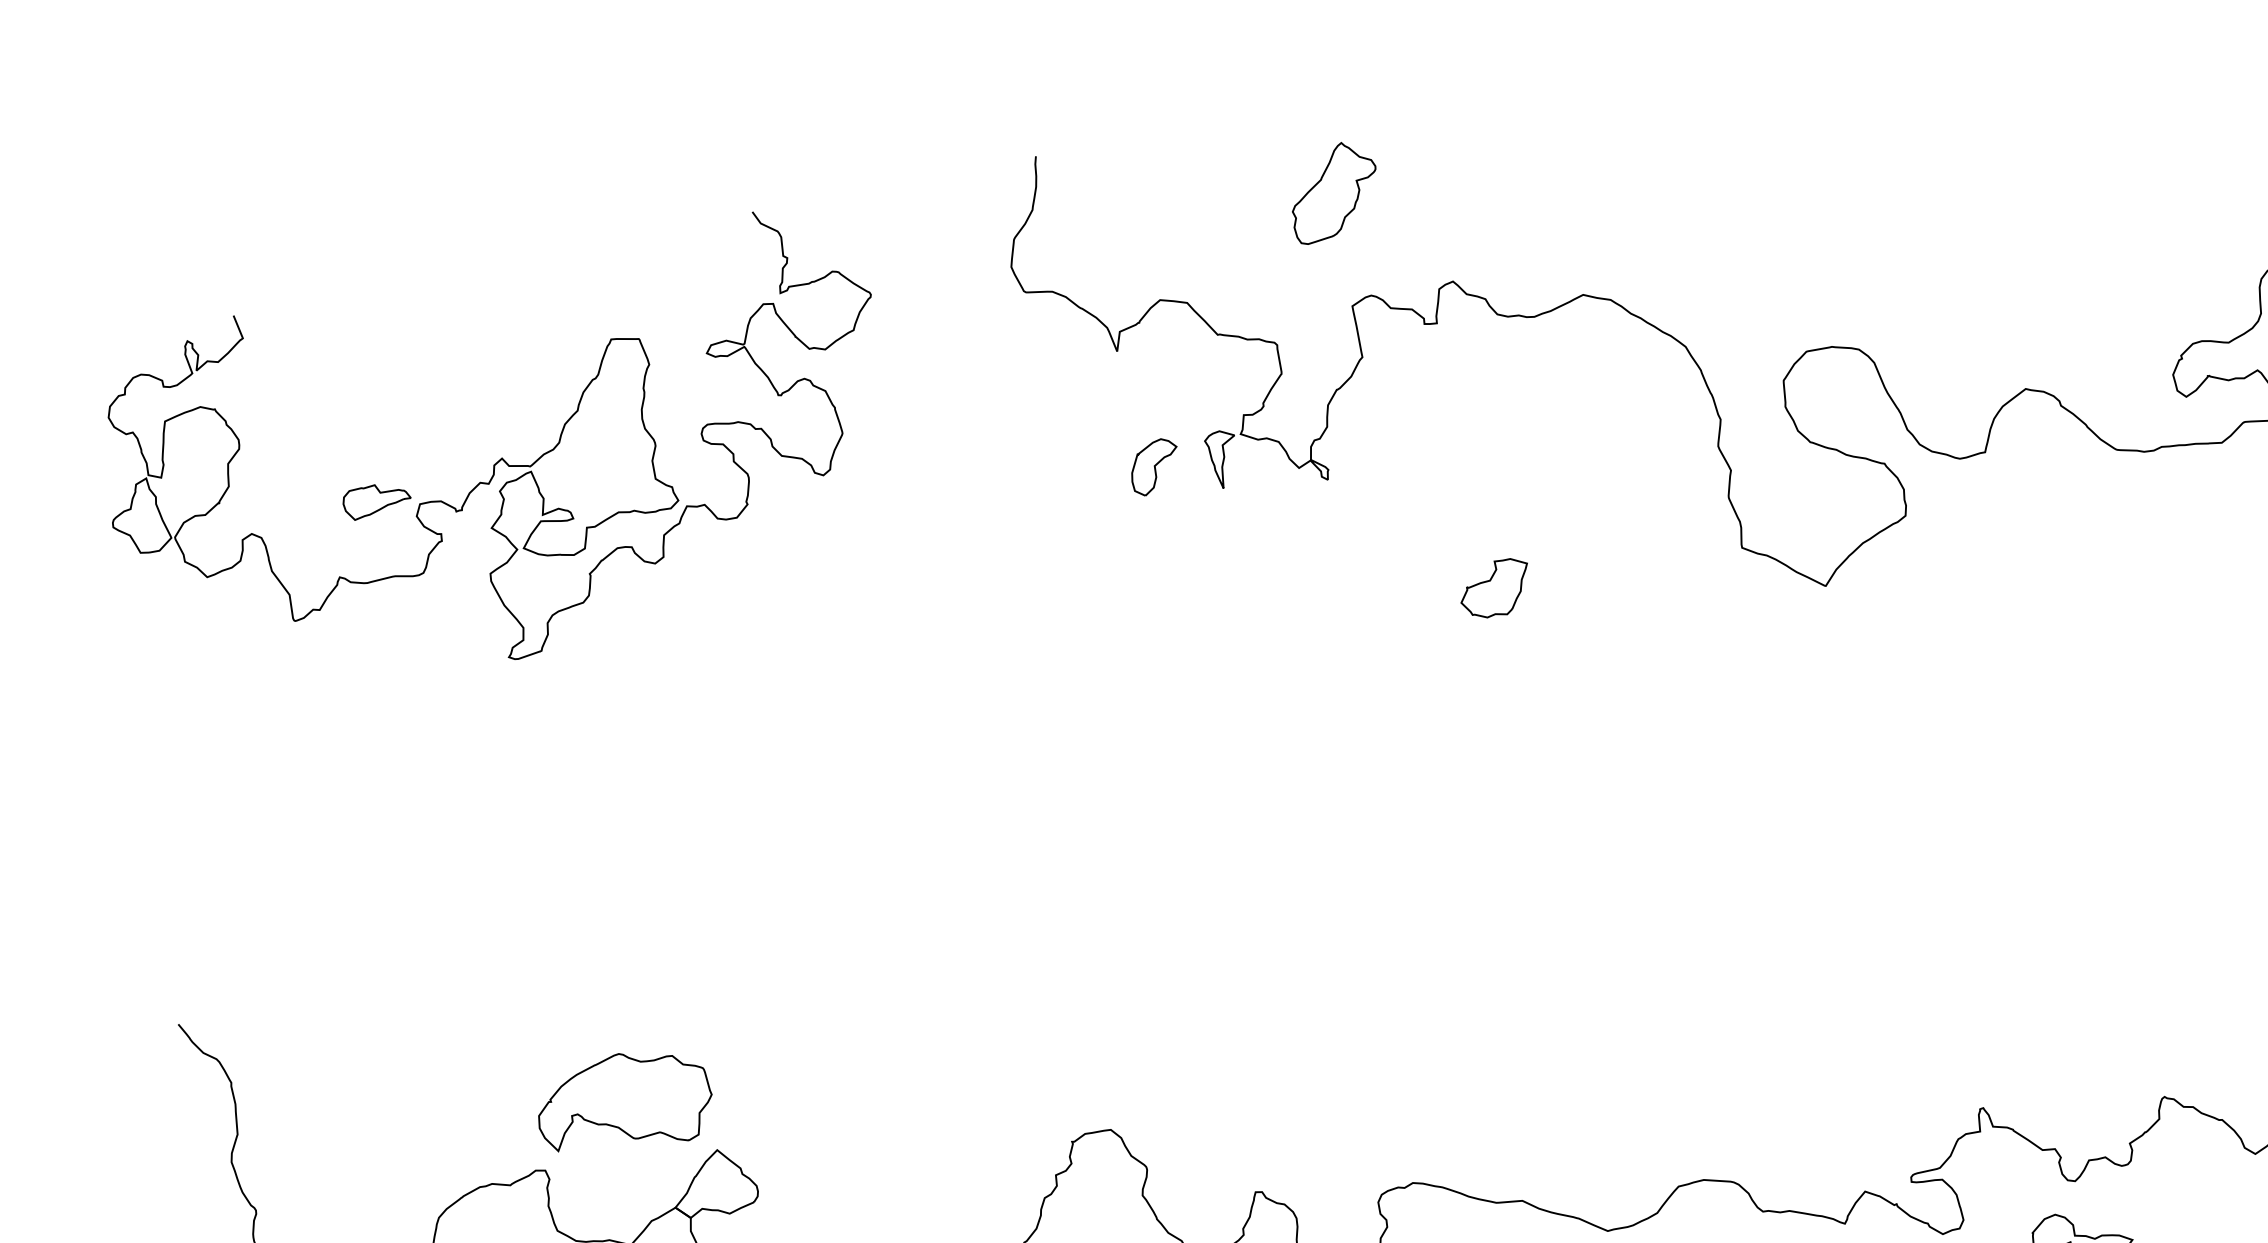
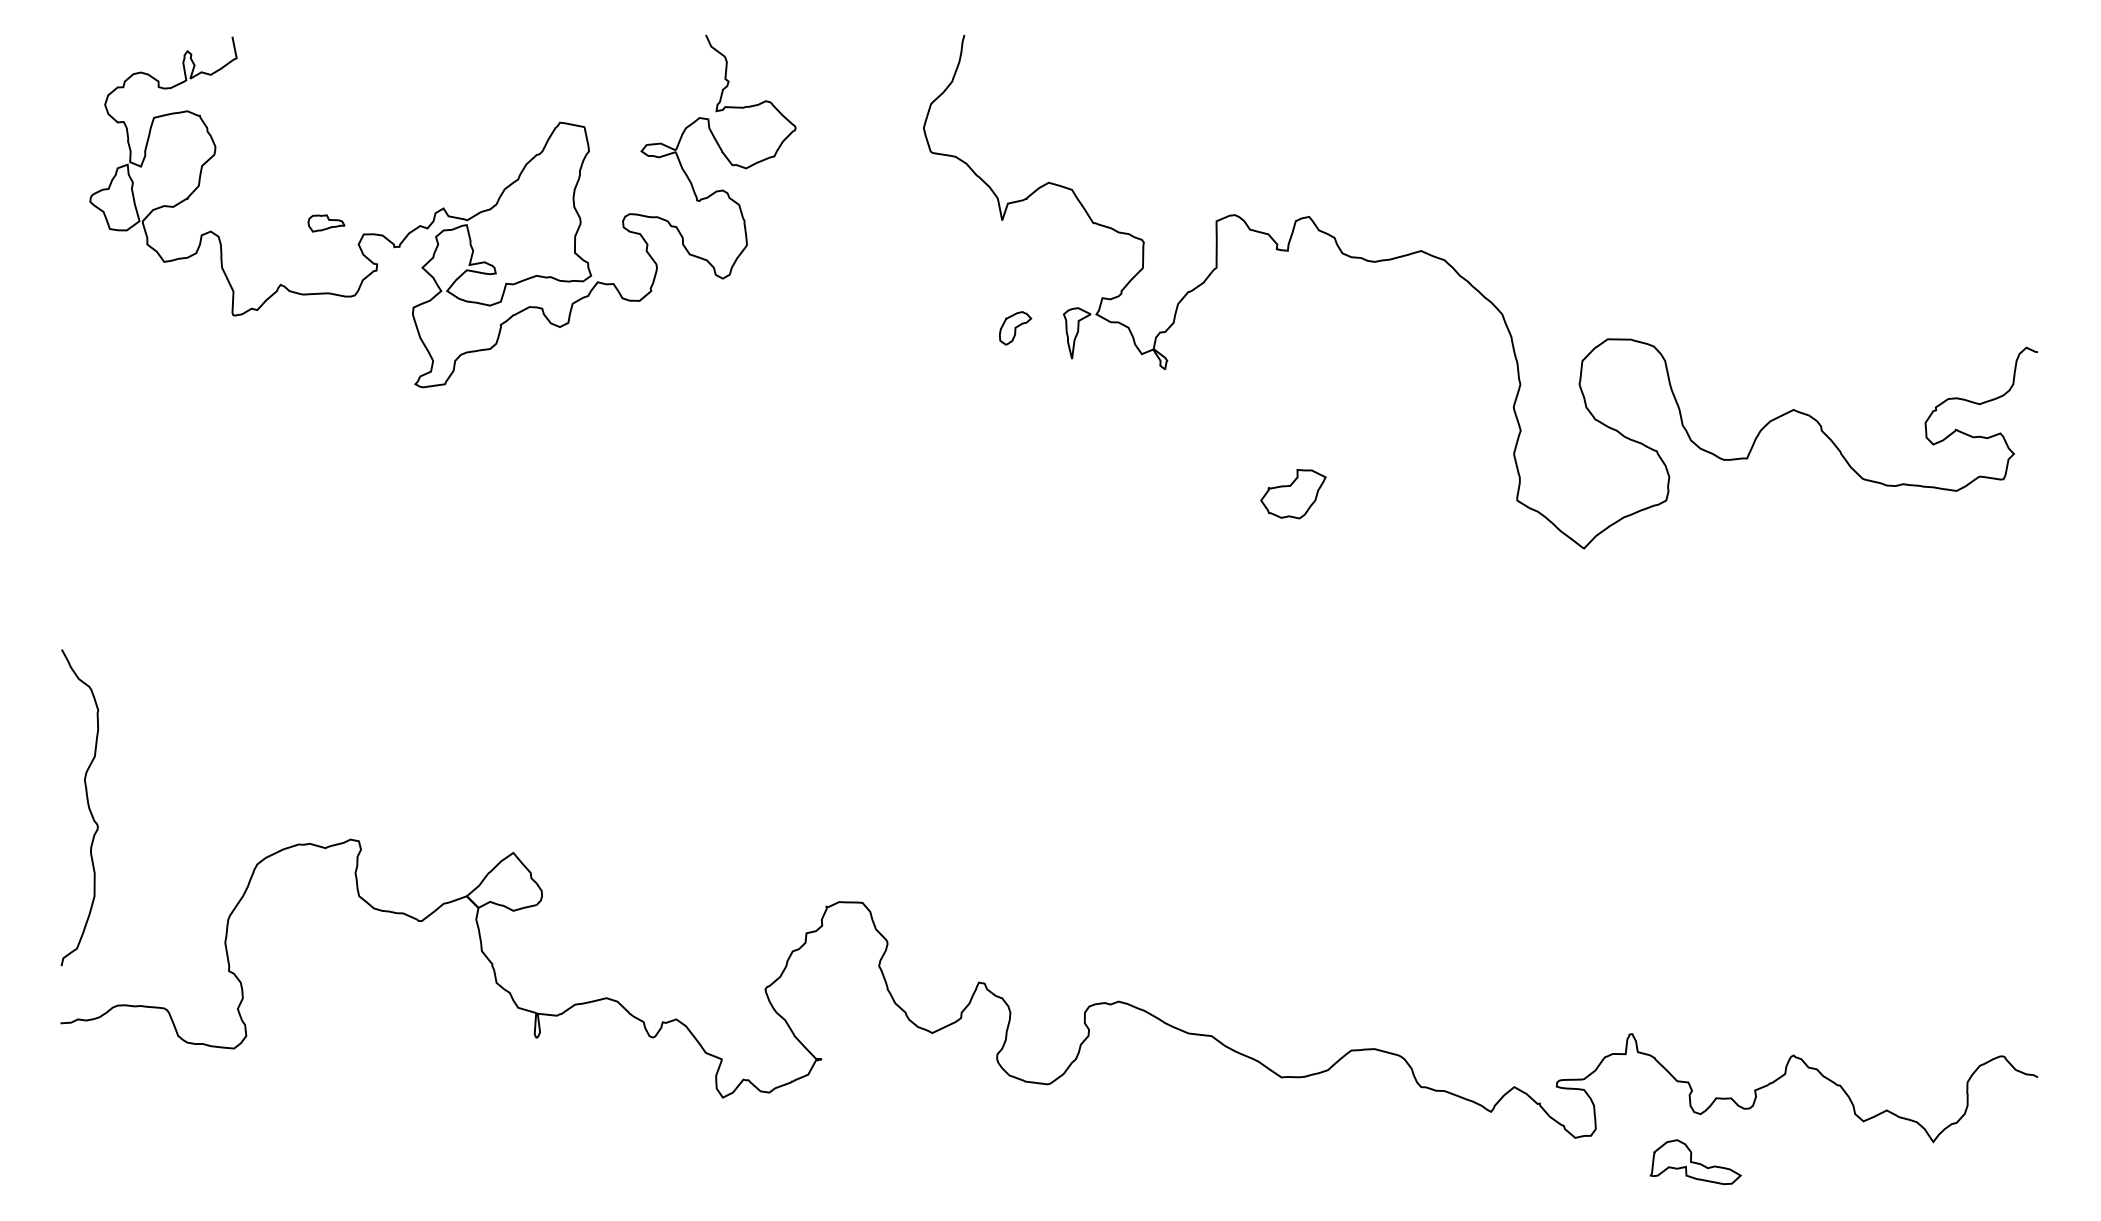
part: (1333, 191) -> (1219, 117), removed
part: (1154, 467) -> (1015, 328), size x0.7
part: (376, 500) -> (326, 223), size x0.6
part: (623, 1103) -> (439, 795), removed

